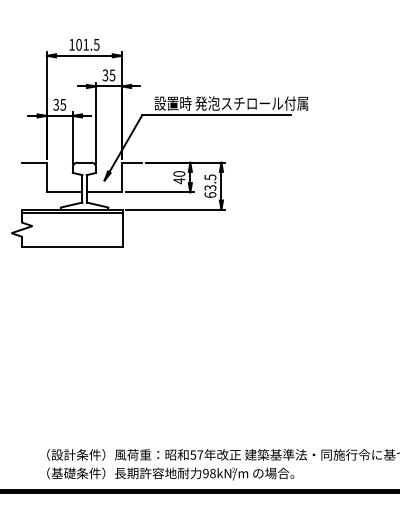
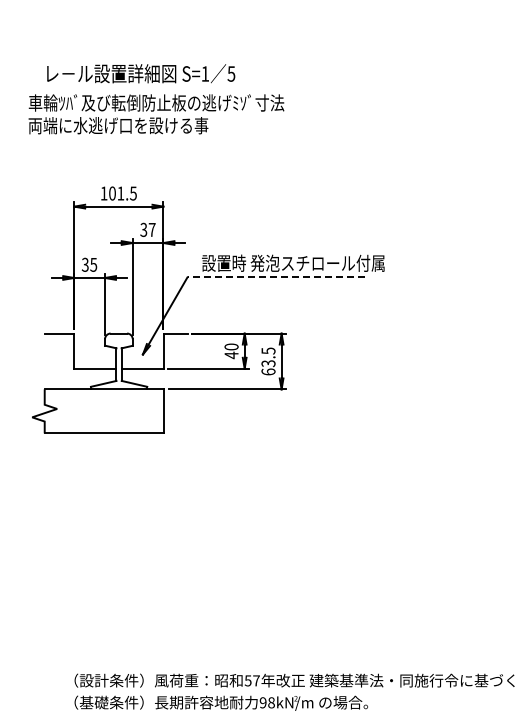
text: (111, 75) -> (151, 229), 35 -> 37
line: (217, 115) -> (276, 277), solid -> dashed
line: (72, 213) -> (104, 393), removed

